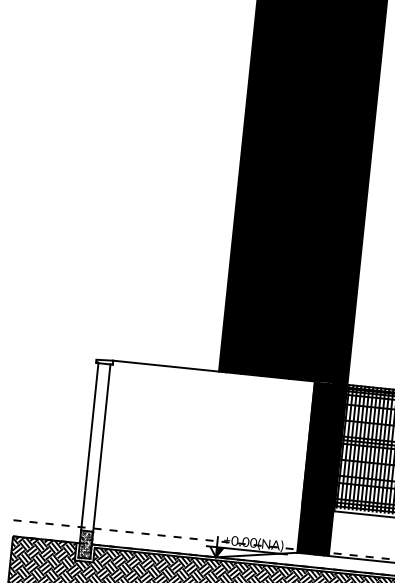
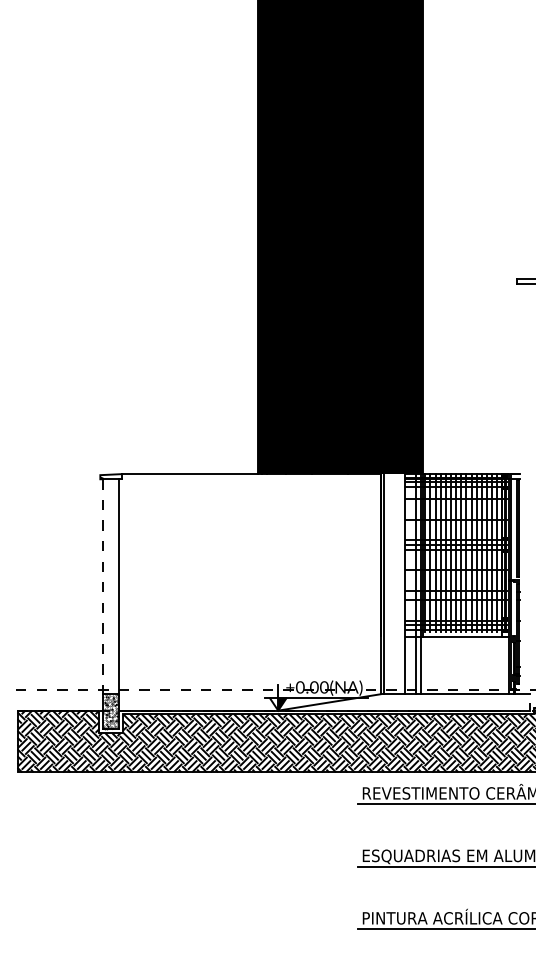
line: (89, 447) -> (103, 587), solid -> dashed
fill: (321, 469) -> (401, 584), removed

